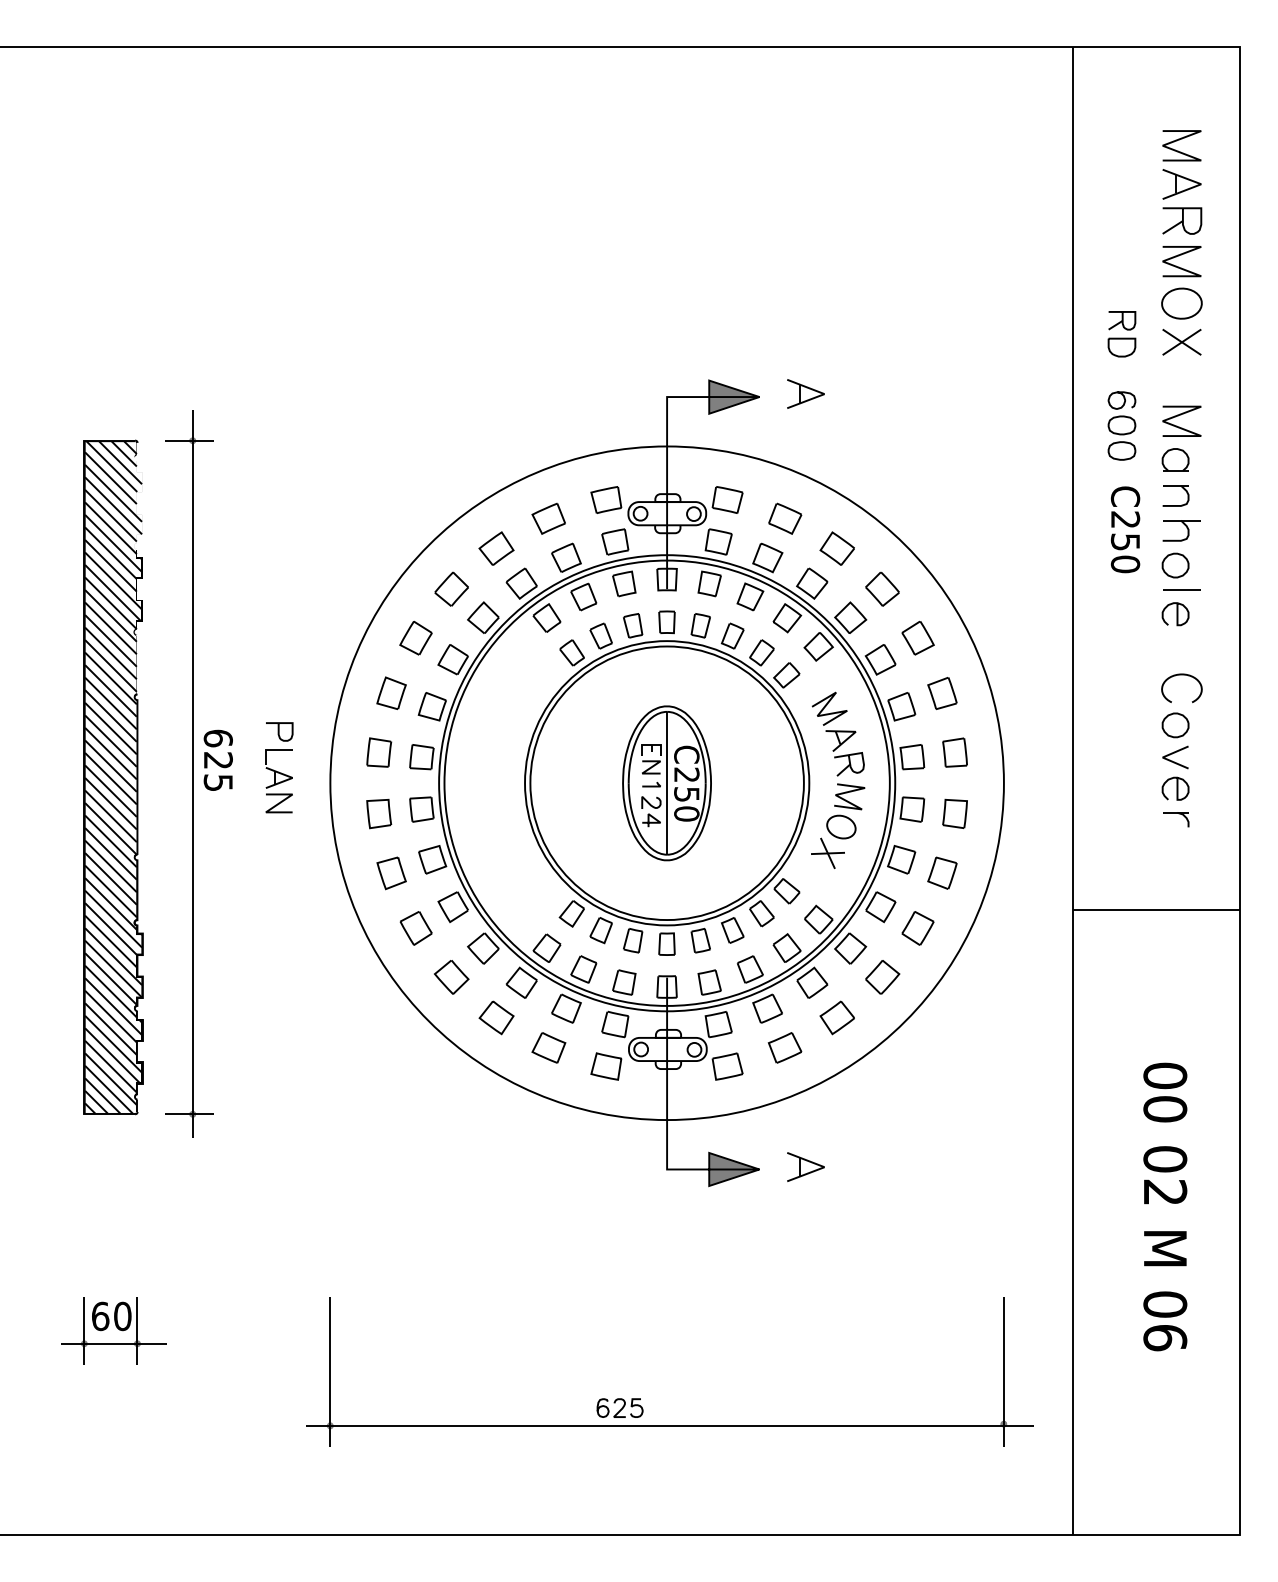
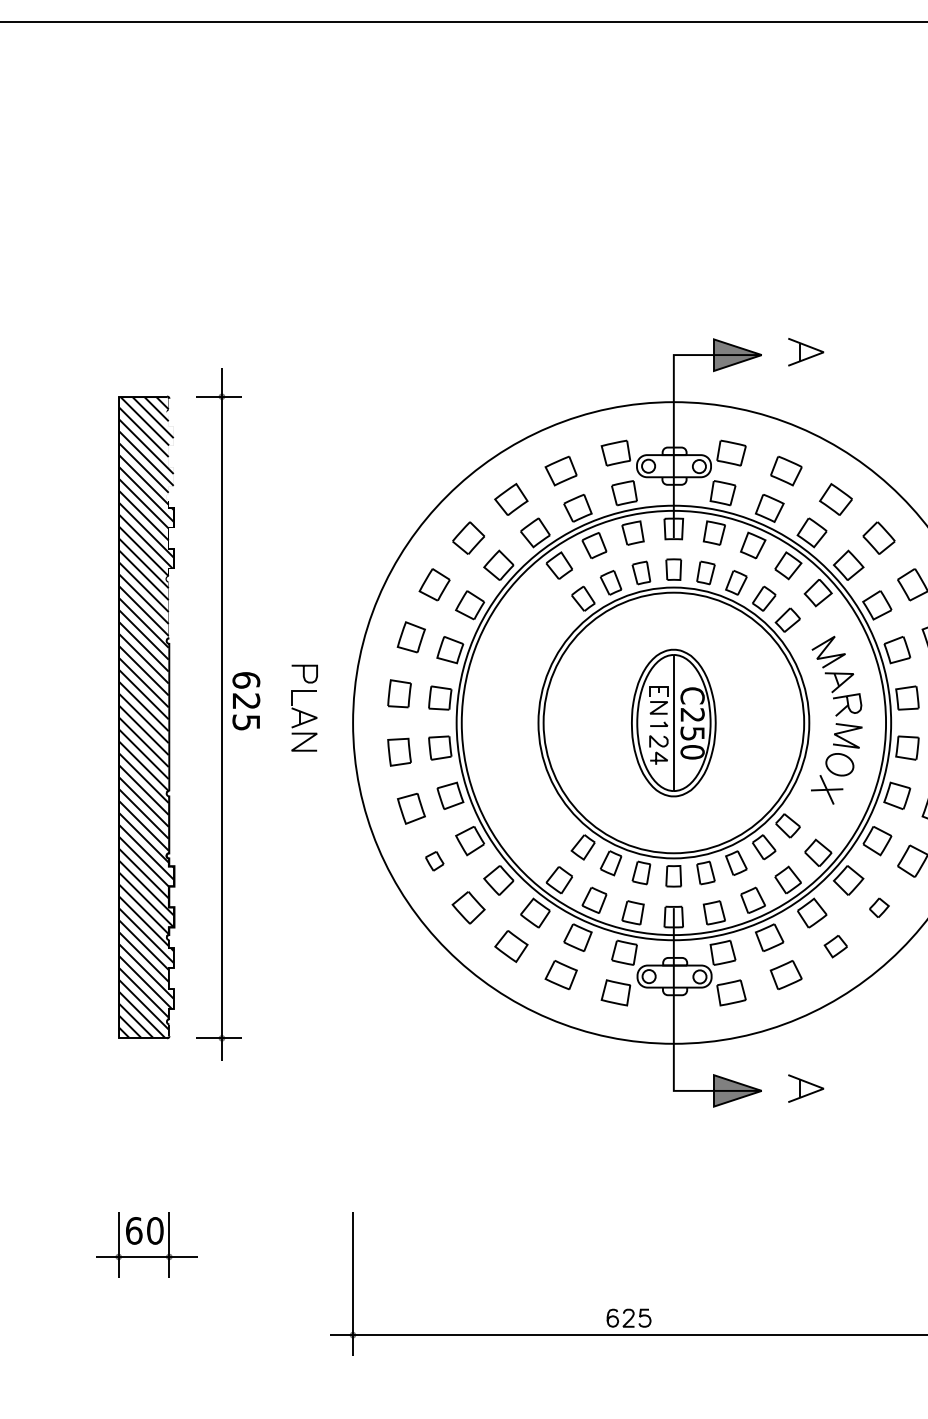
part: (415, 928) -> (434, 861), size x0.6
part: (882, 977) -> (879, 908), size x0.6
part: (836, 1017) -> (835, 946), size x0.7

